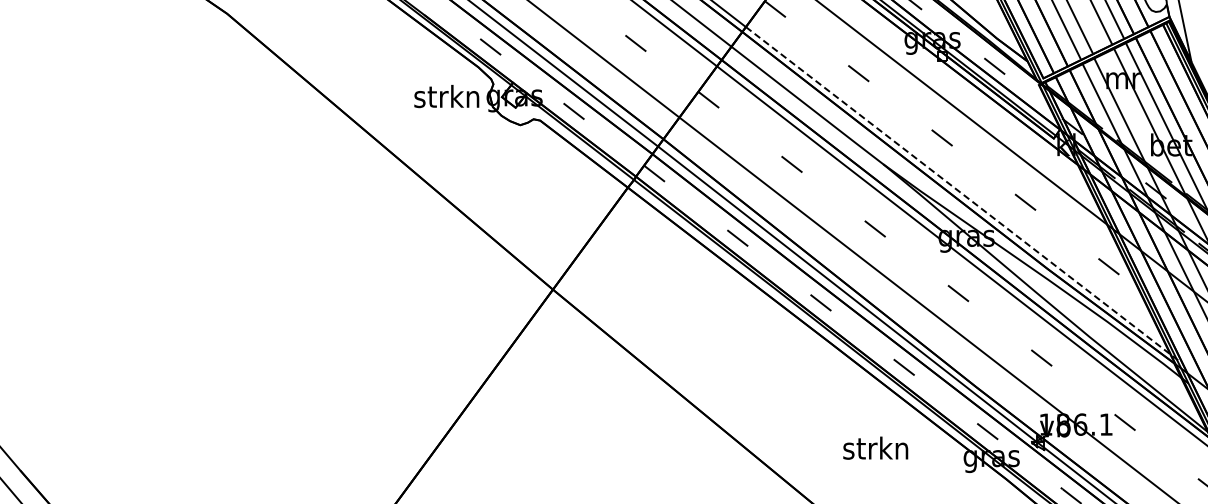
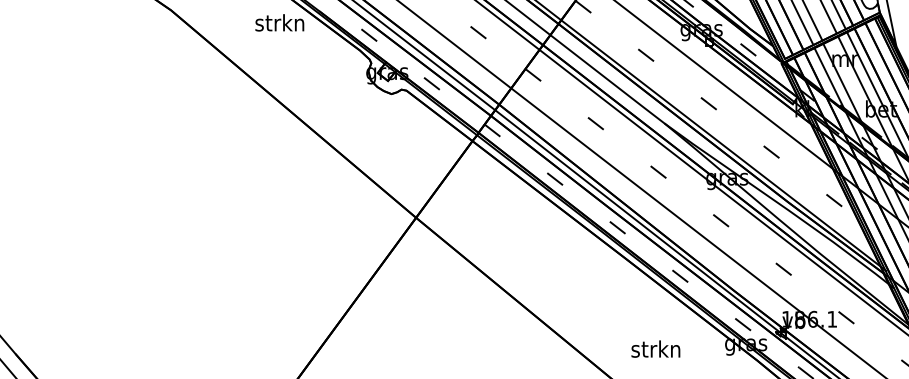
text: (446, 96) -> (279, 22), moved
line: (962, 193) -> (724, 145), dashed -> solid
text: (875, 447) -> (655, 348), moved

